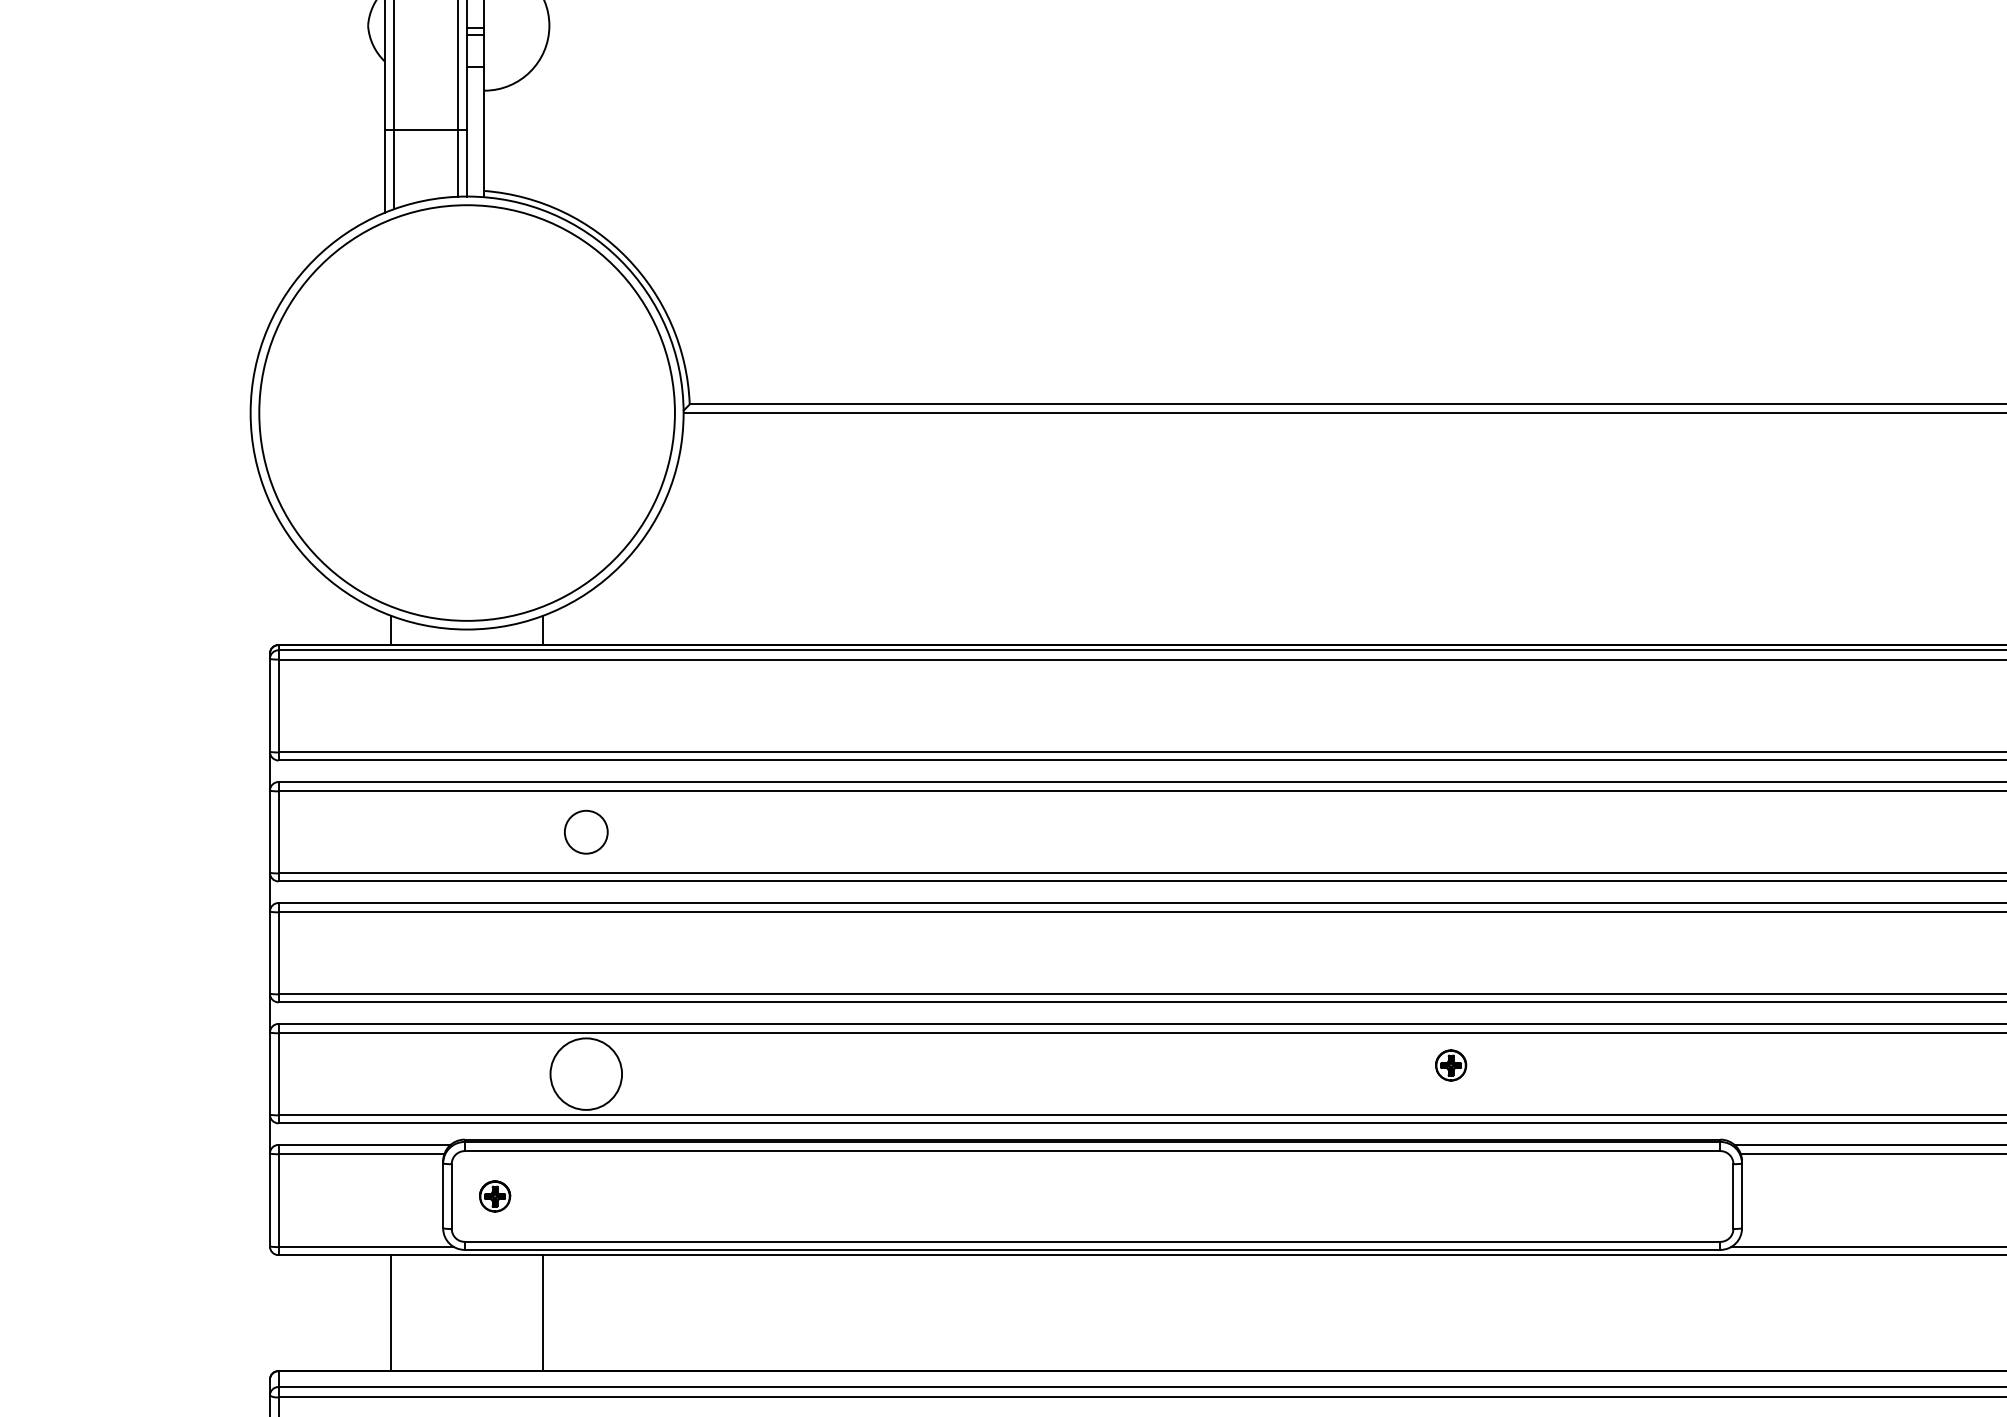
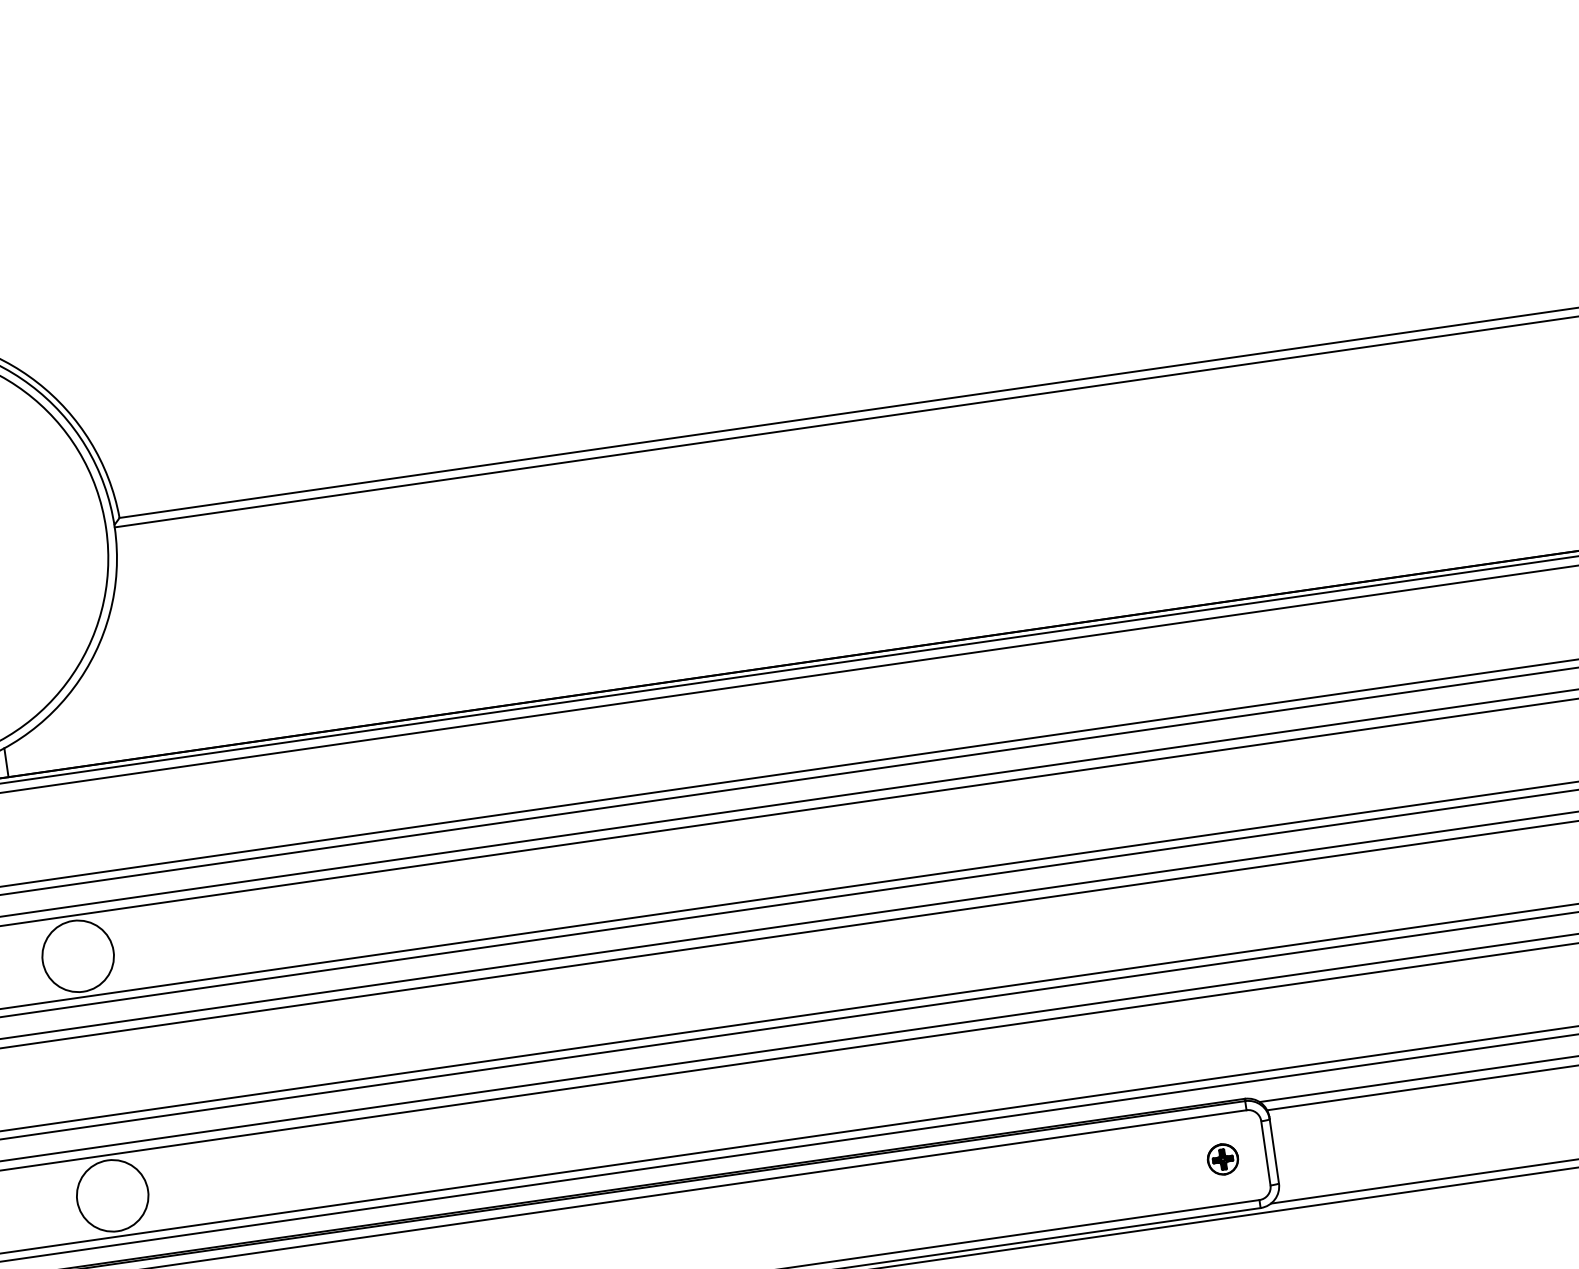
circle: (586, 832) -> (78, 956), size x1.67
part: (1451, 1065) -> (1223, 1159), moved

